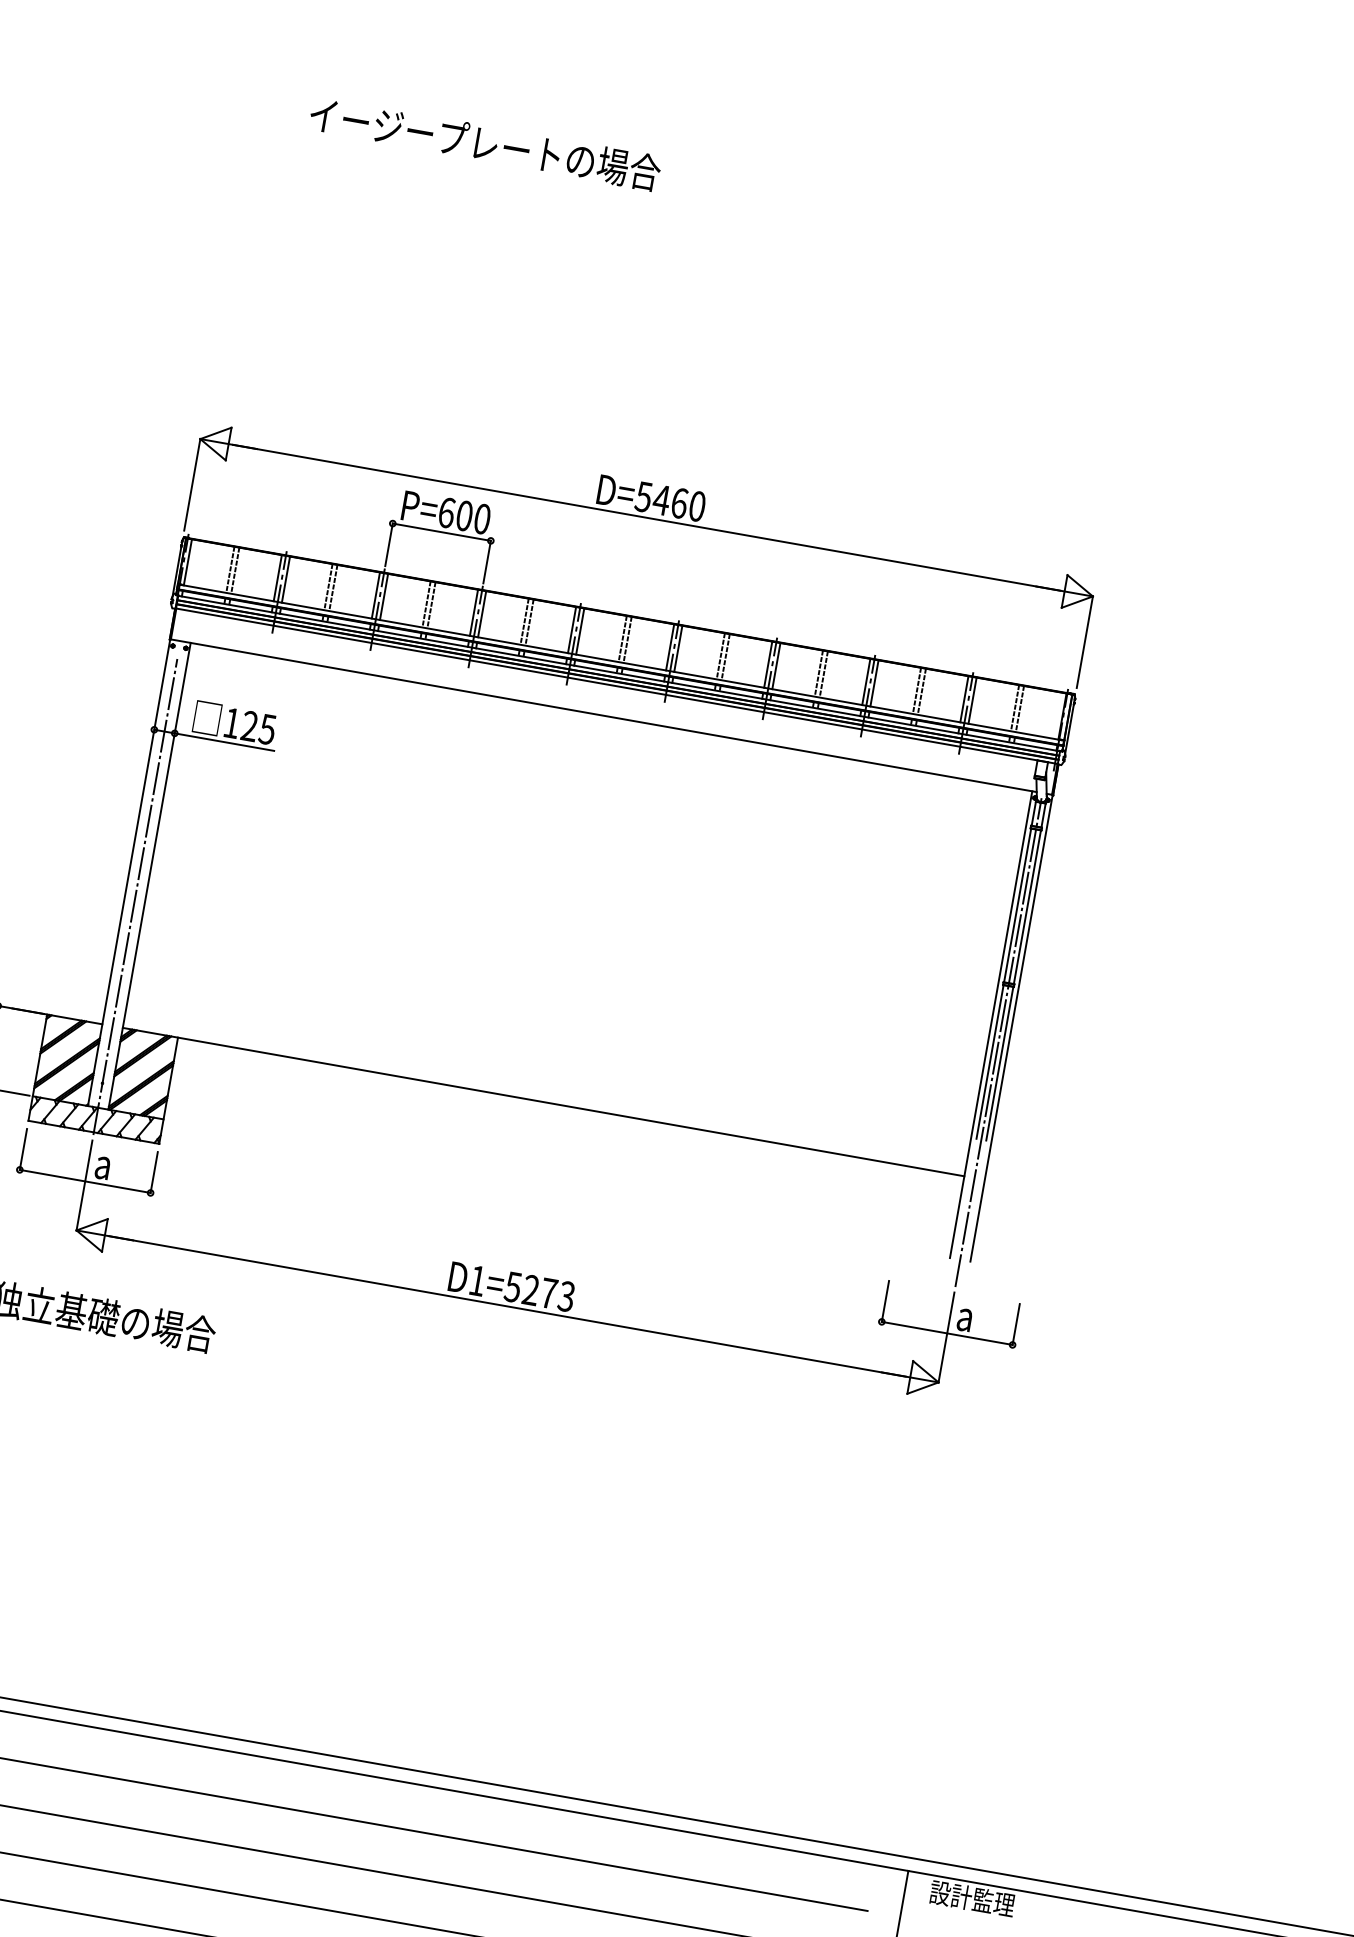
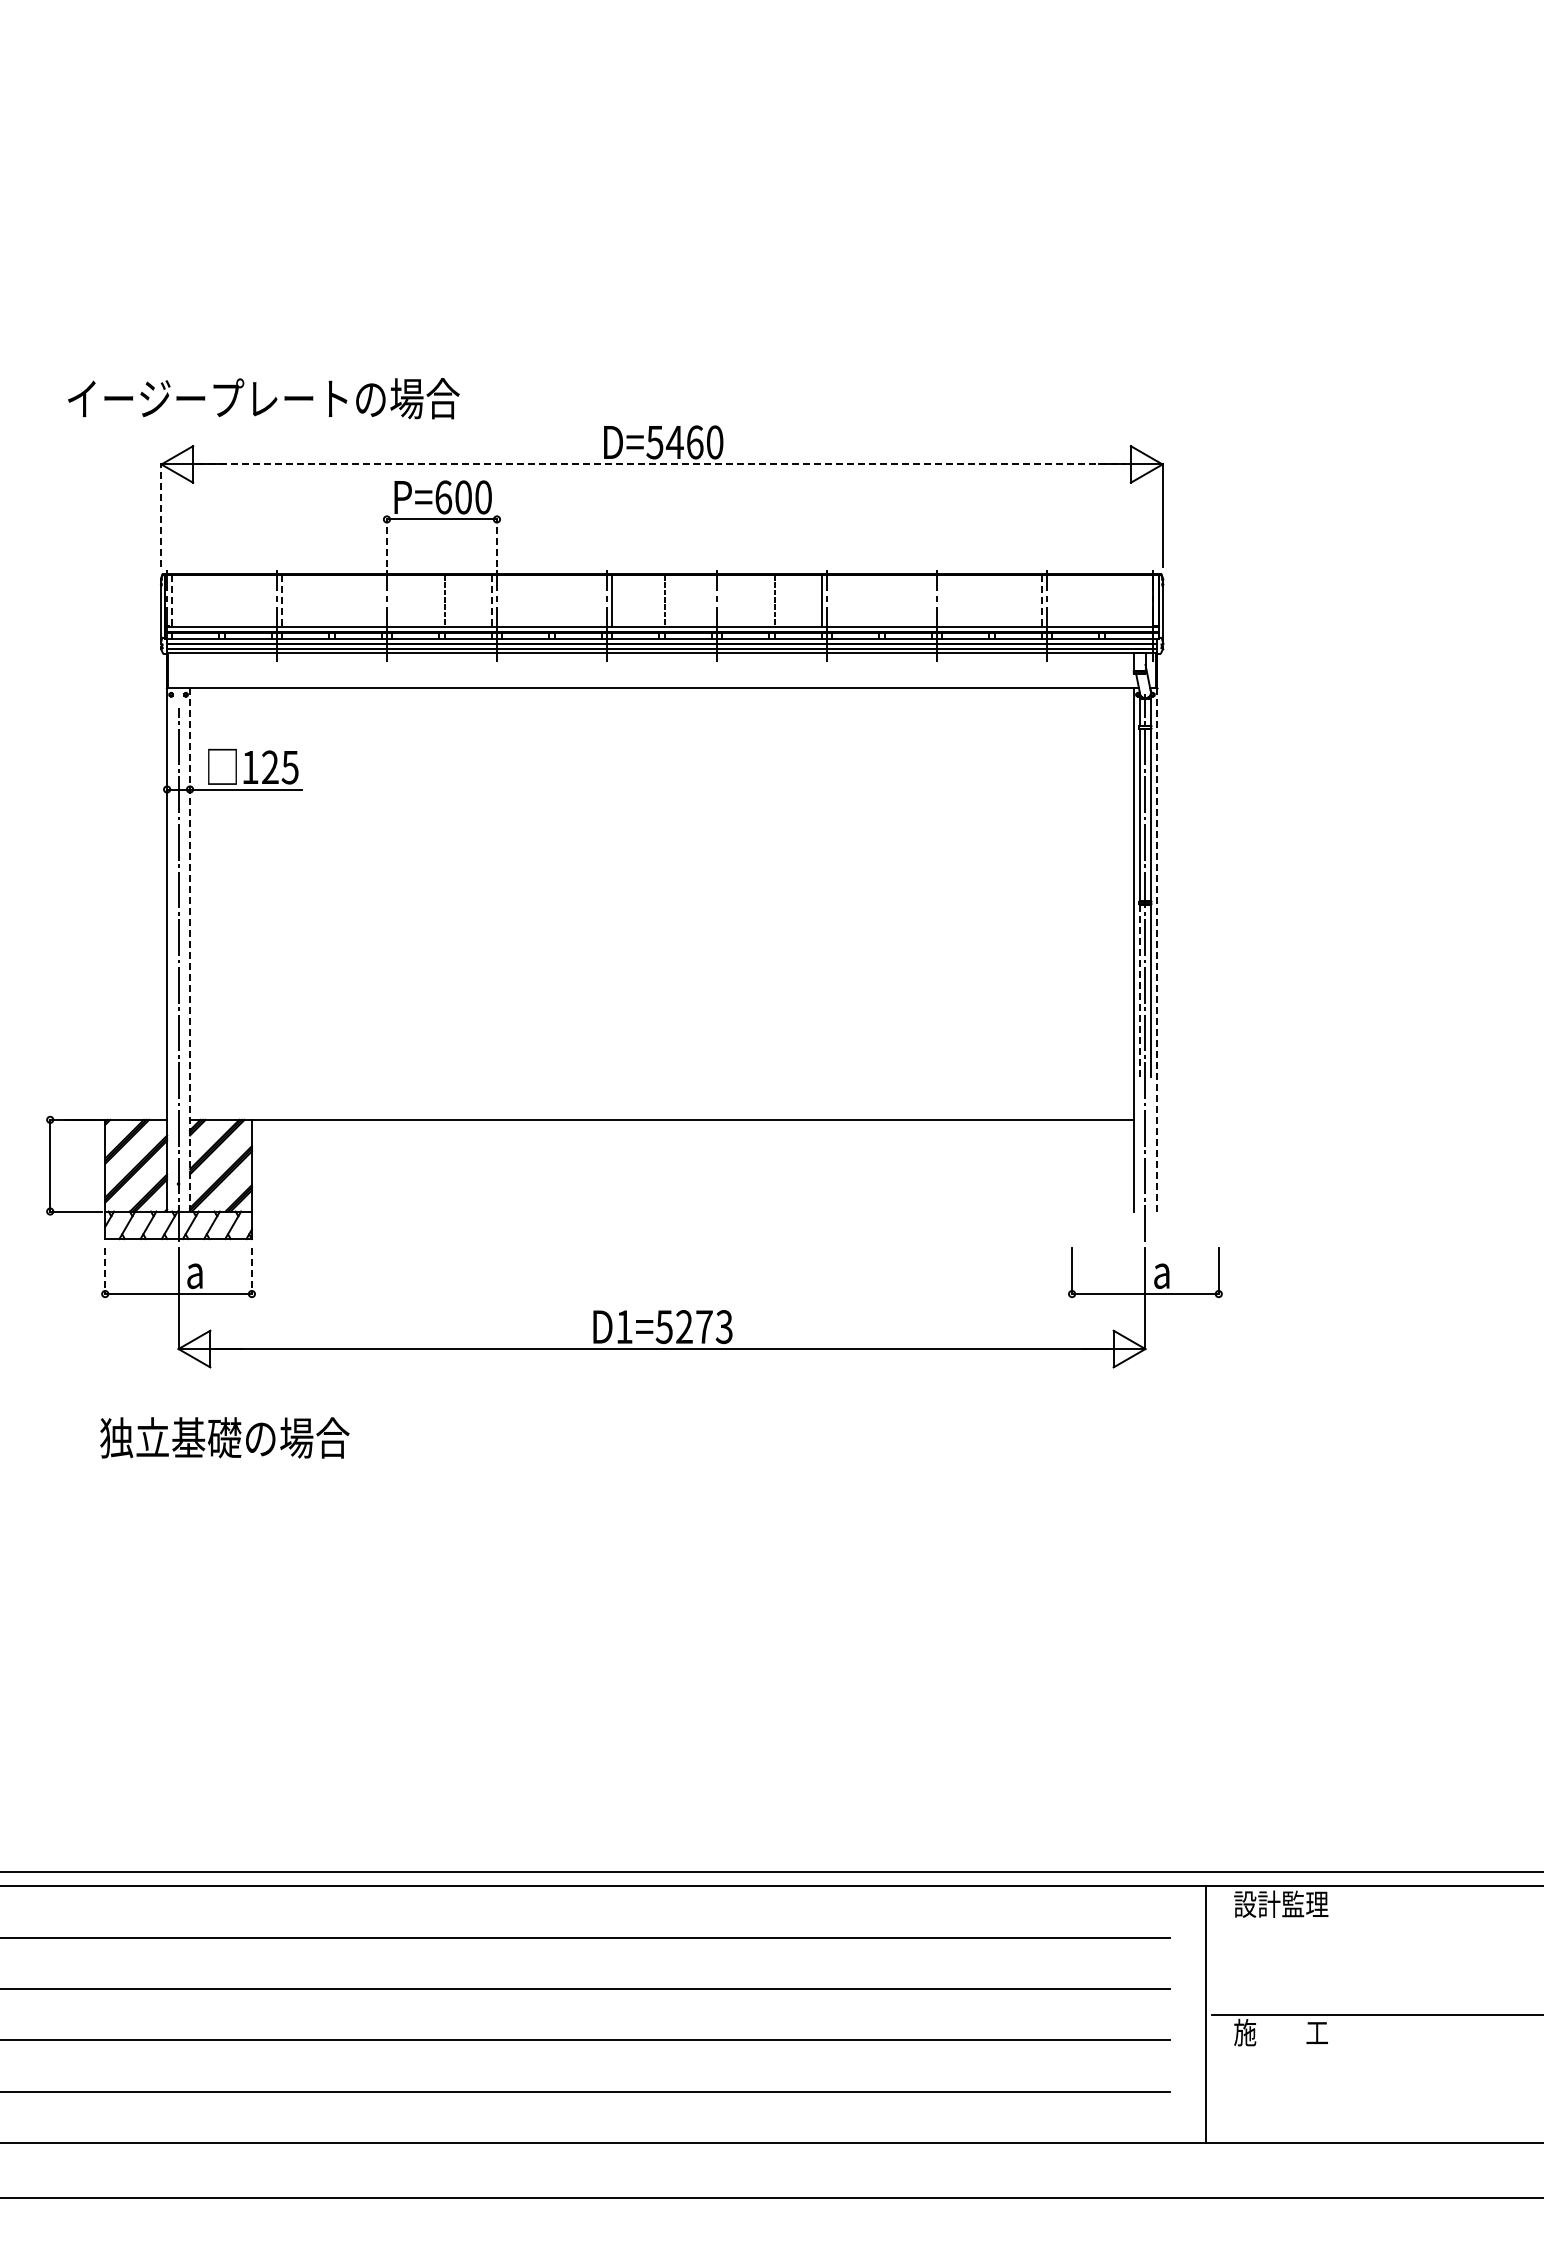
text: (485, 143) -> (263, 398), moved
line: (192, 484) -> (161, 515), solid -> dashed
line: (647, 517) -> (662, 464), solid -> dashed
line: (388, 544) -> (386, 543), solid -> dashed
line: (187, 561) -> (171, 600), solid -> dashed
line: (486, 562) -> (496, 543), solid -> dashed
line: (230, 569) -> (219, 600), removed
line: (235, 570) -> (224, 600), removed
line: (277, 577) -> (272, 600), removed
line: (286, 579) -> (281, 600), solid -> dashed
line: (328, 586) -> (329, 600), removed
line: (333, 587) -> (334, 600), removed
line: (376, 595) -> (382, 600), removed
line: (384, 596) -> (391, 600), removed
line: (426, 604) -> (439, 600), removed
line: (474, 612) -> (492, 600), solid -> dashed
line: (482, 613) -> (501, 600), removed
line: (524, 621) -> (549, 600), removed
line: (529, 622) -> (554, 600), removed
line: (572, 629) -> (602, 600), removed
line: (623, 638) -> (659, 600), removed
line: (670, 646) -> (712, 600), removed
line: (678, 648) -> (721, 600), removed
line: (721, 655) -> (769, 600), removed
line: (776, 665) -> (831, 600), removed
line: (819, 673) -> (879, 600), removed
line: (823, 674) -> (884, 600), removed
line: (866, 681) -> (932, 600), removed
line: (874, 682) -> (941, 600), removed
line: (917, 690) -> (989, 600), removed
line: (921, 691) -> (994, 600), removed
line: (964, 698) -> (1042, 600), solid -> dashed
line: (972, 700) -> (1051, 600), removed
line: (1015, 707) -> (1099, 600), removed
line: (1019, 708) -> (1104, 600), removed
line: (150, 876) -> (190, 949), solid -> dashed
line: (1011, 1027) -> (1156, 949), solid -> dashed
line: (989, 1061) -> (1139, 990), solid -> dashed
line: (23, 1149) -> (105, 1271), solid -> dashed
line: (153, 1172) -> (251, 1271), solid -> dashed

